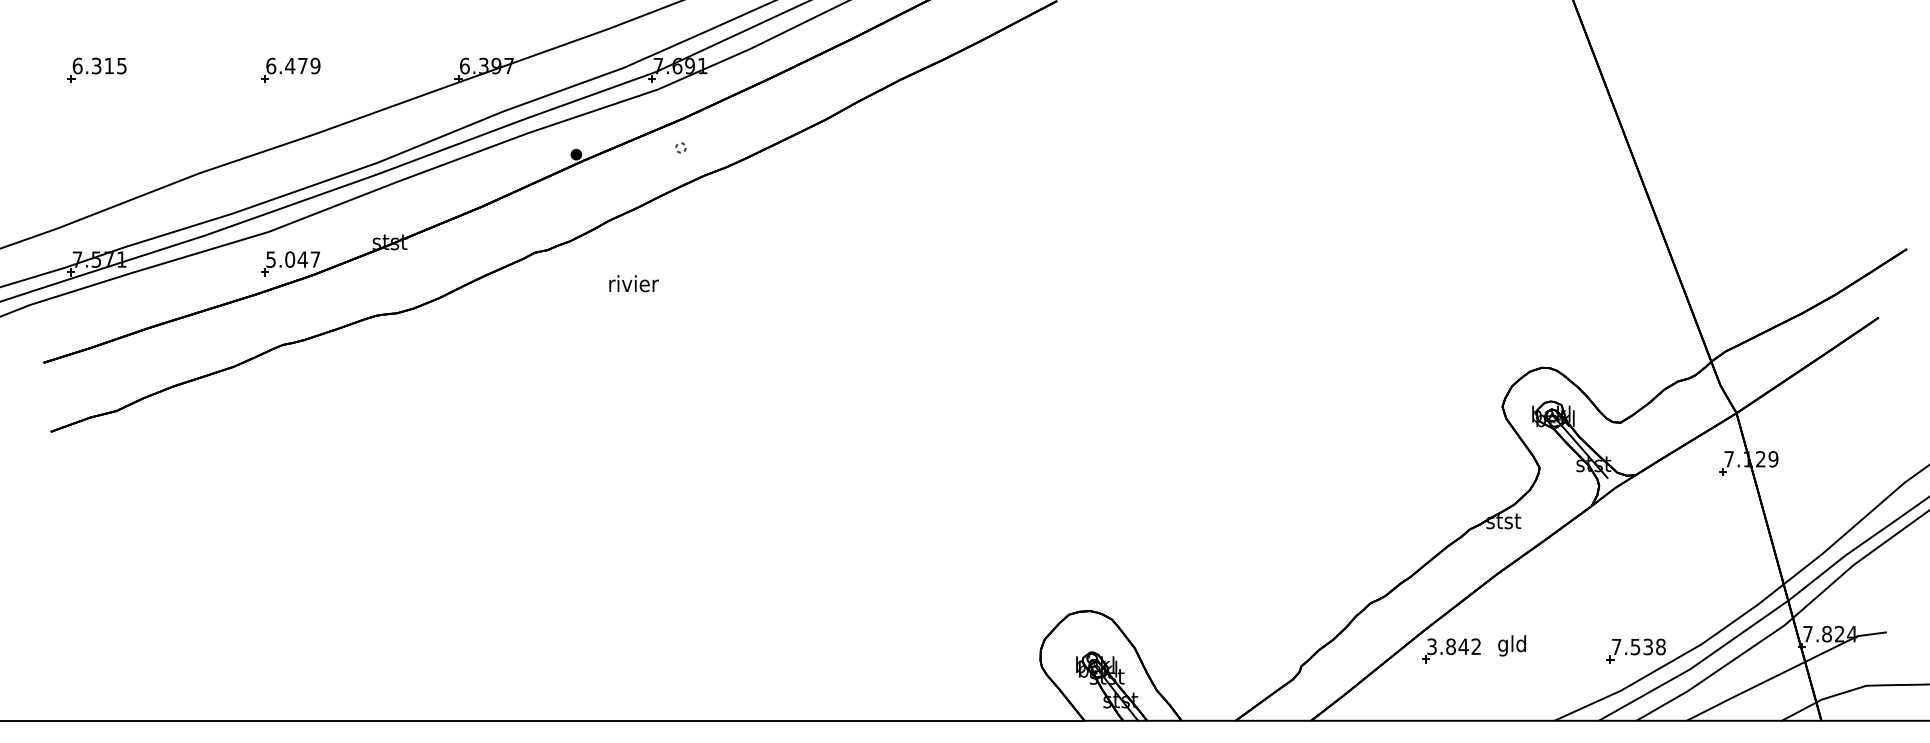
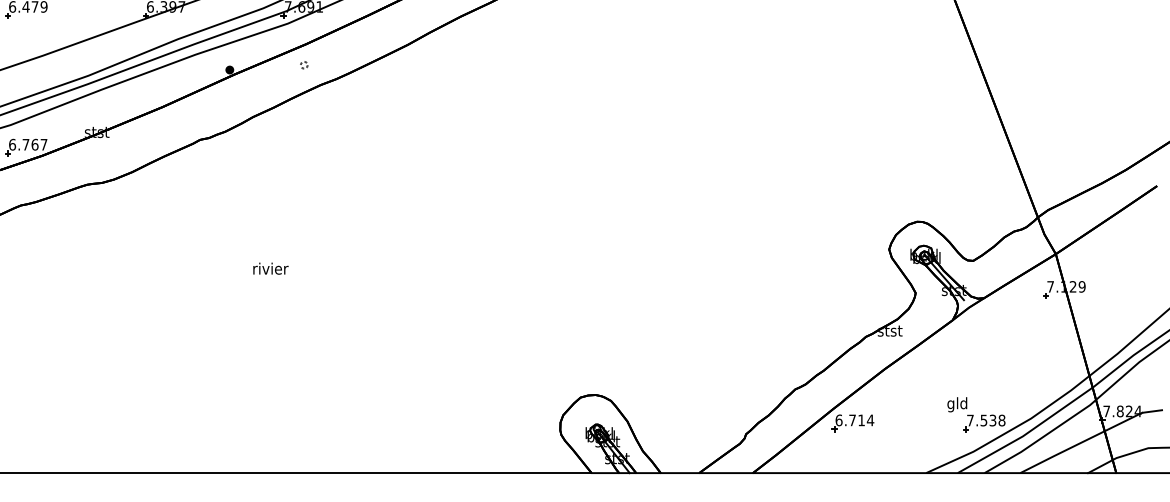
text: (286, 259) -> (23, 144), 5.047 -> 6.767
text: (633, 283) -> (270, 268), moved
text: (1511, 645) -> (956, 404), moved
text: (1454, 646) -> (855, 420), 3.842 -> 6.714

